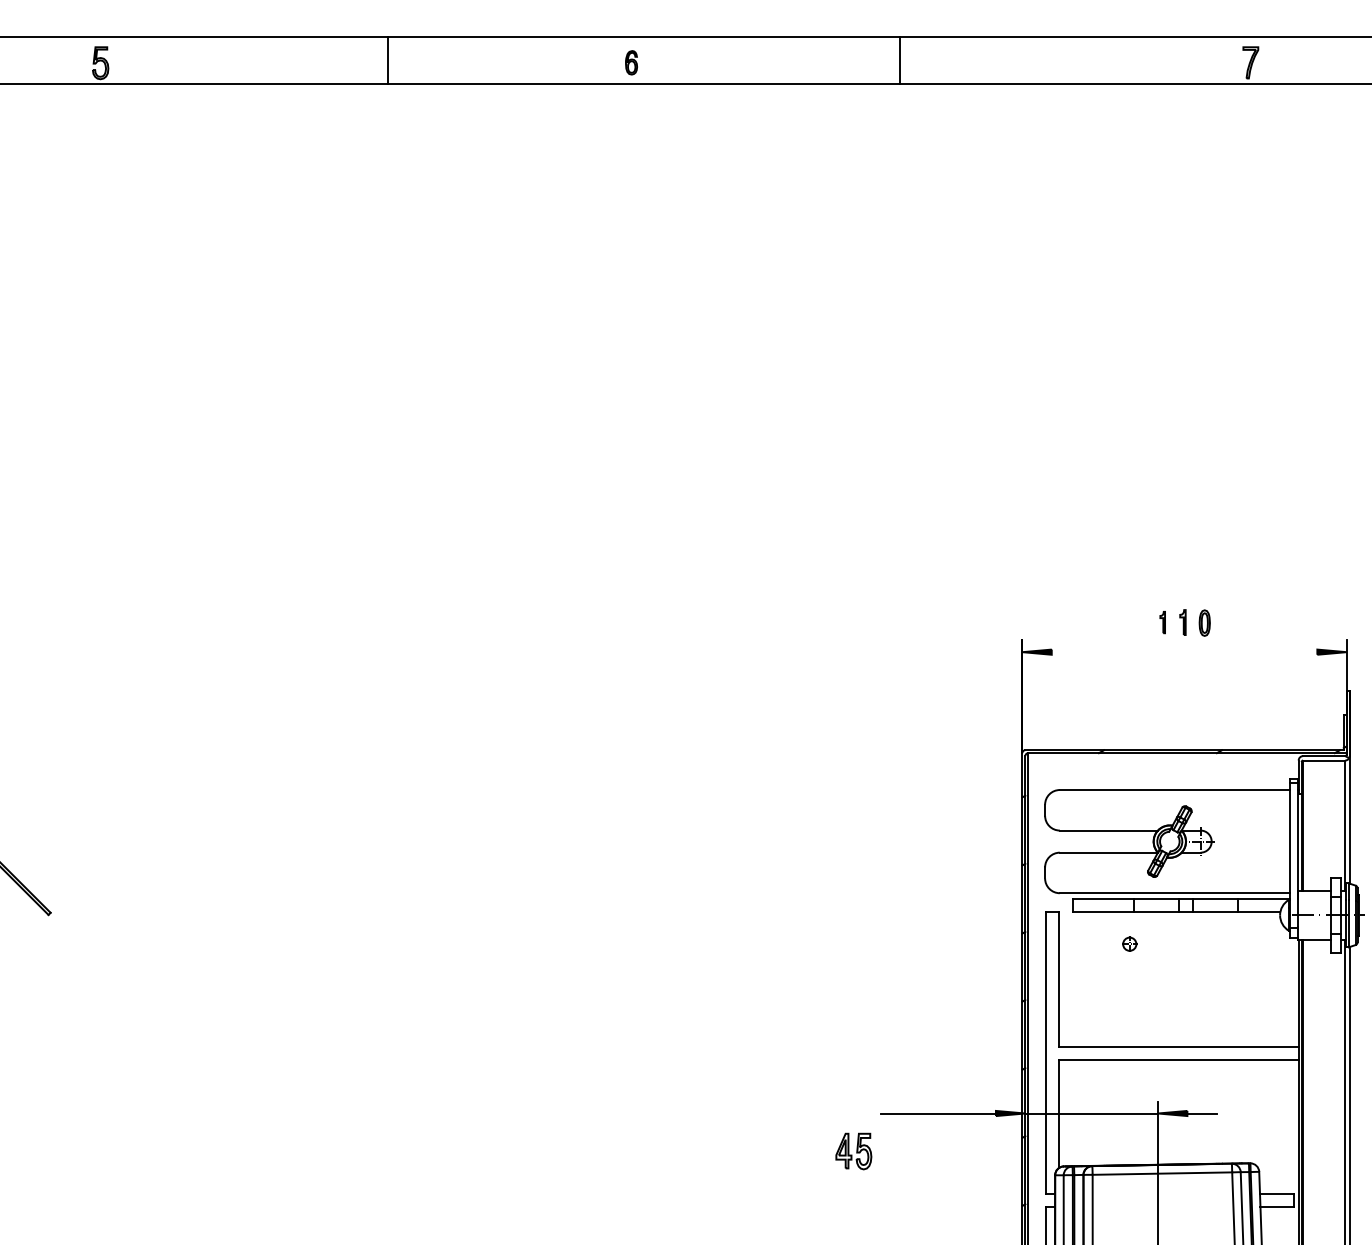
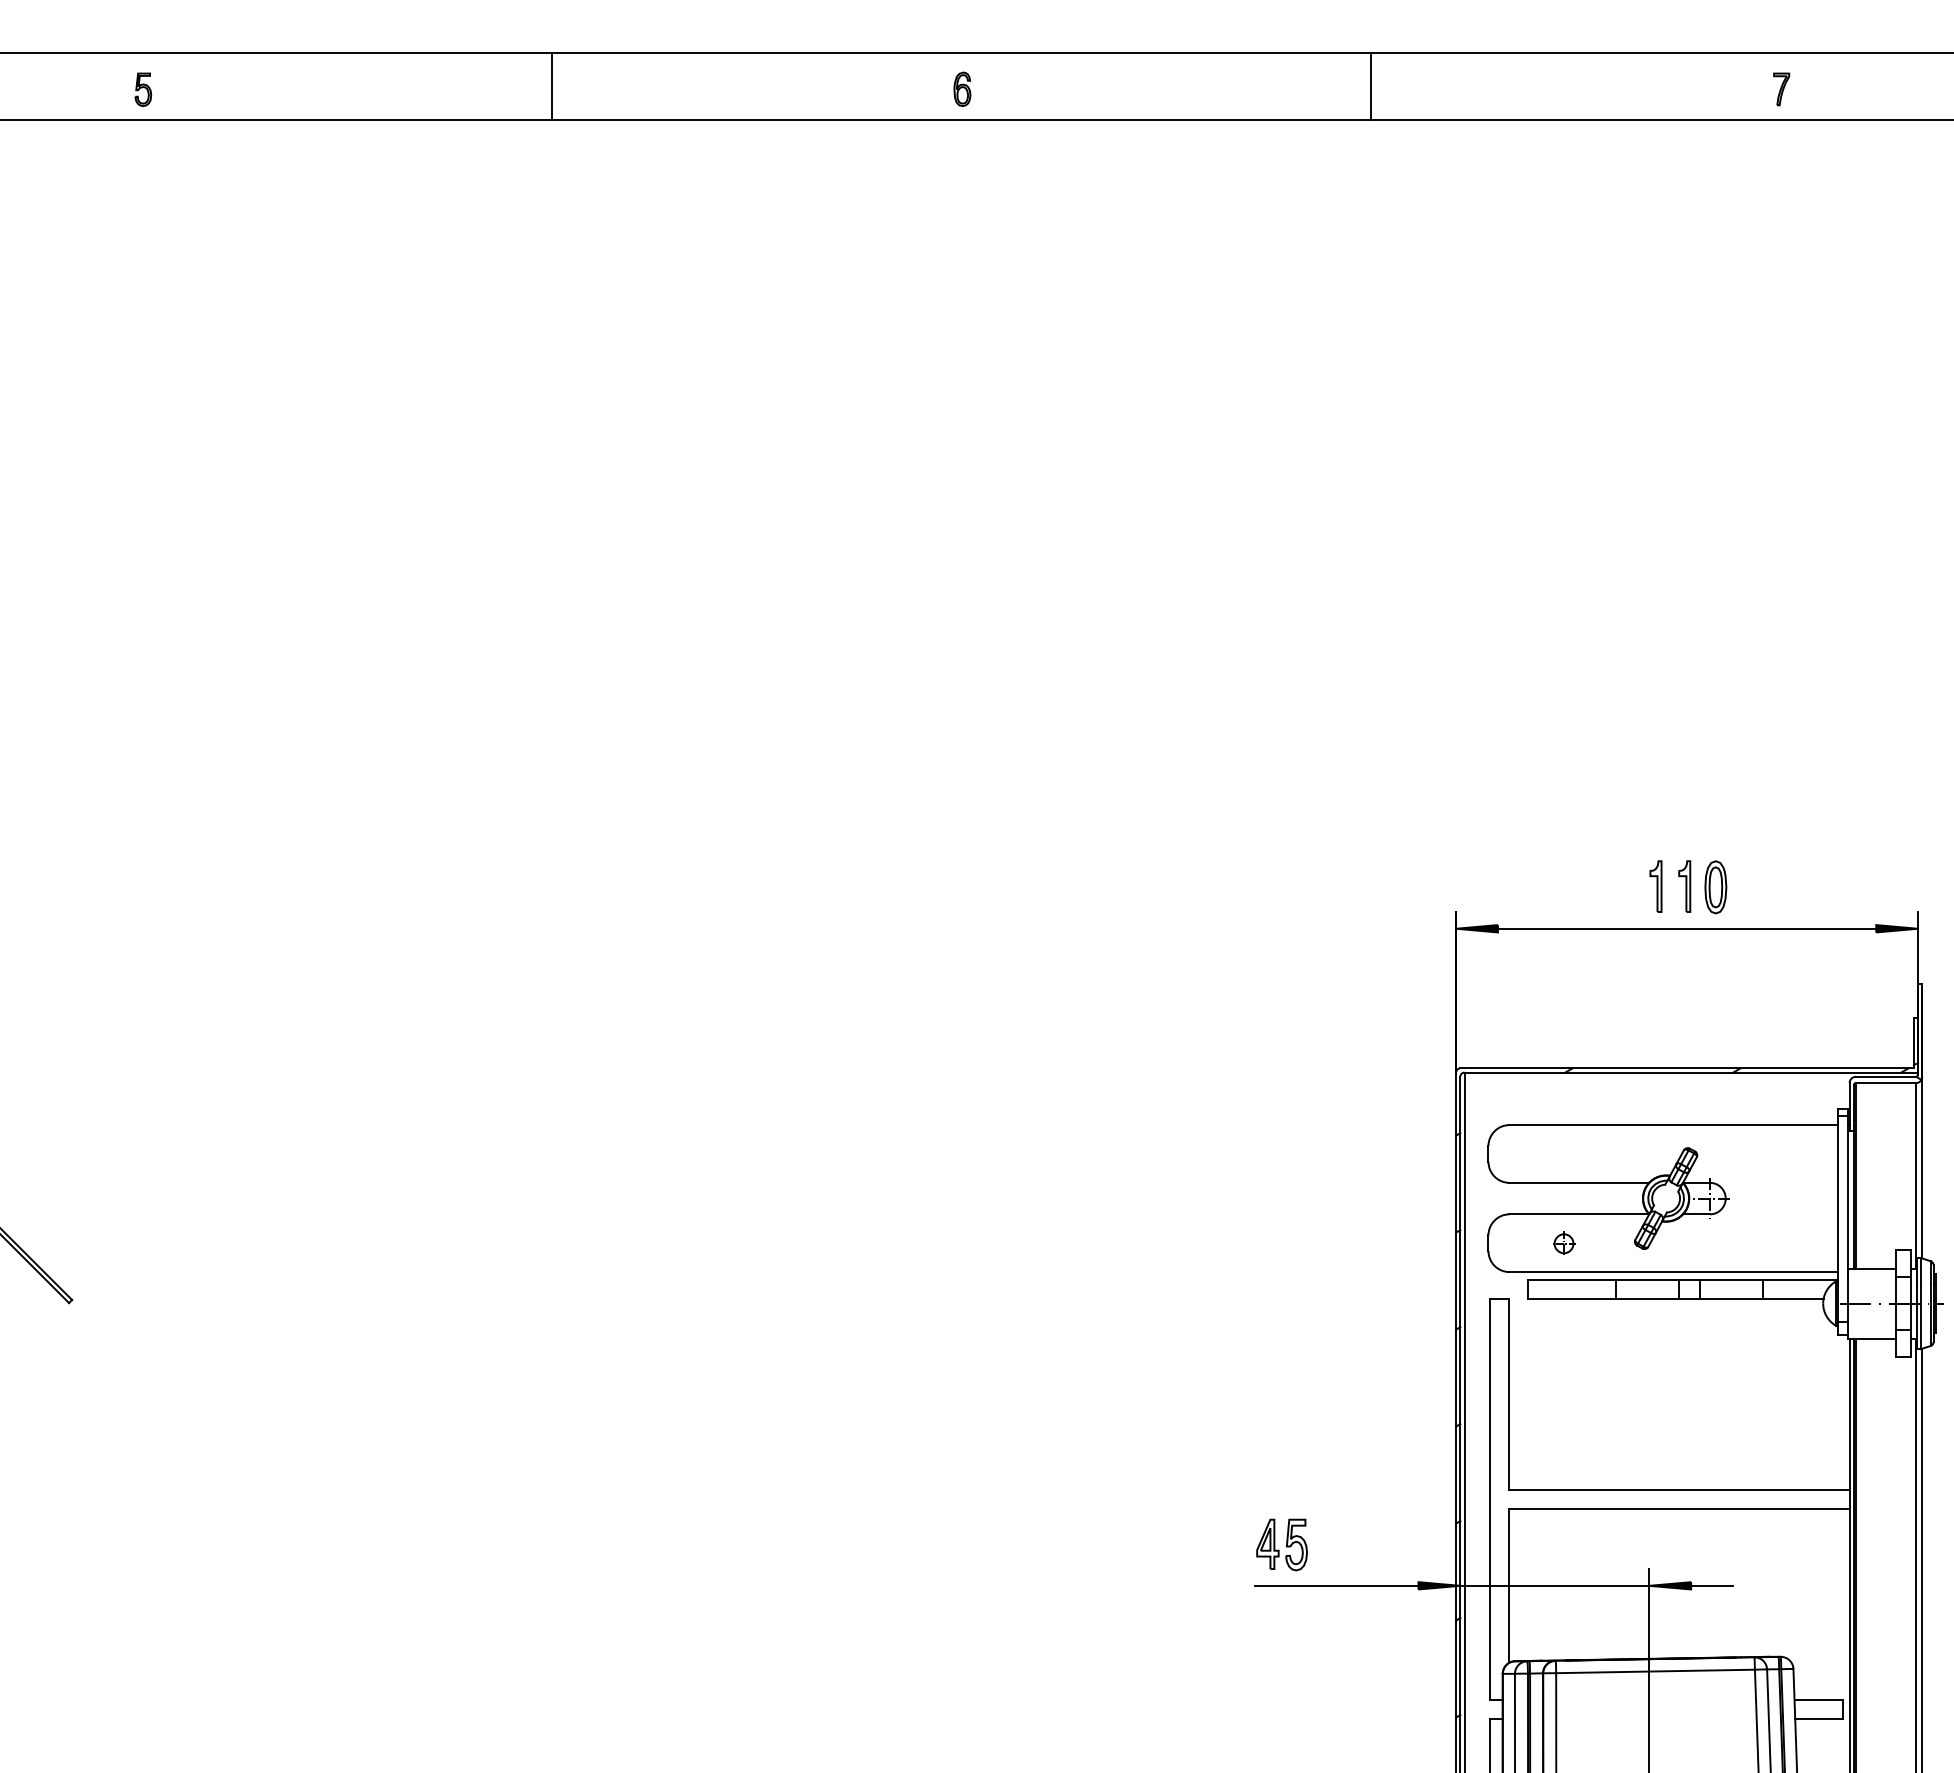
line: (900, 60) -> (1371, 85), moved
part: (100, 62) -> (143, 89), size x0.71
part: (631, 62) -> (962, 88), moved
part: (1250, 62) -> (1781, 89), size x0.71
part: (1162, 622) -> (1655, 886), size x1.67
part: (1182, 622) -> (1684, 886), size x1.43
part: (1204, 623) -> (1715, 887), size x1.43
line: (1184, 651) -> (1686, 928), added
part: (1130, 943) -> (1564, 1242), moved
part: (853, 1151) -> (1281, 1544), moved

